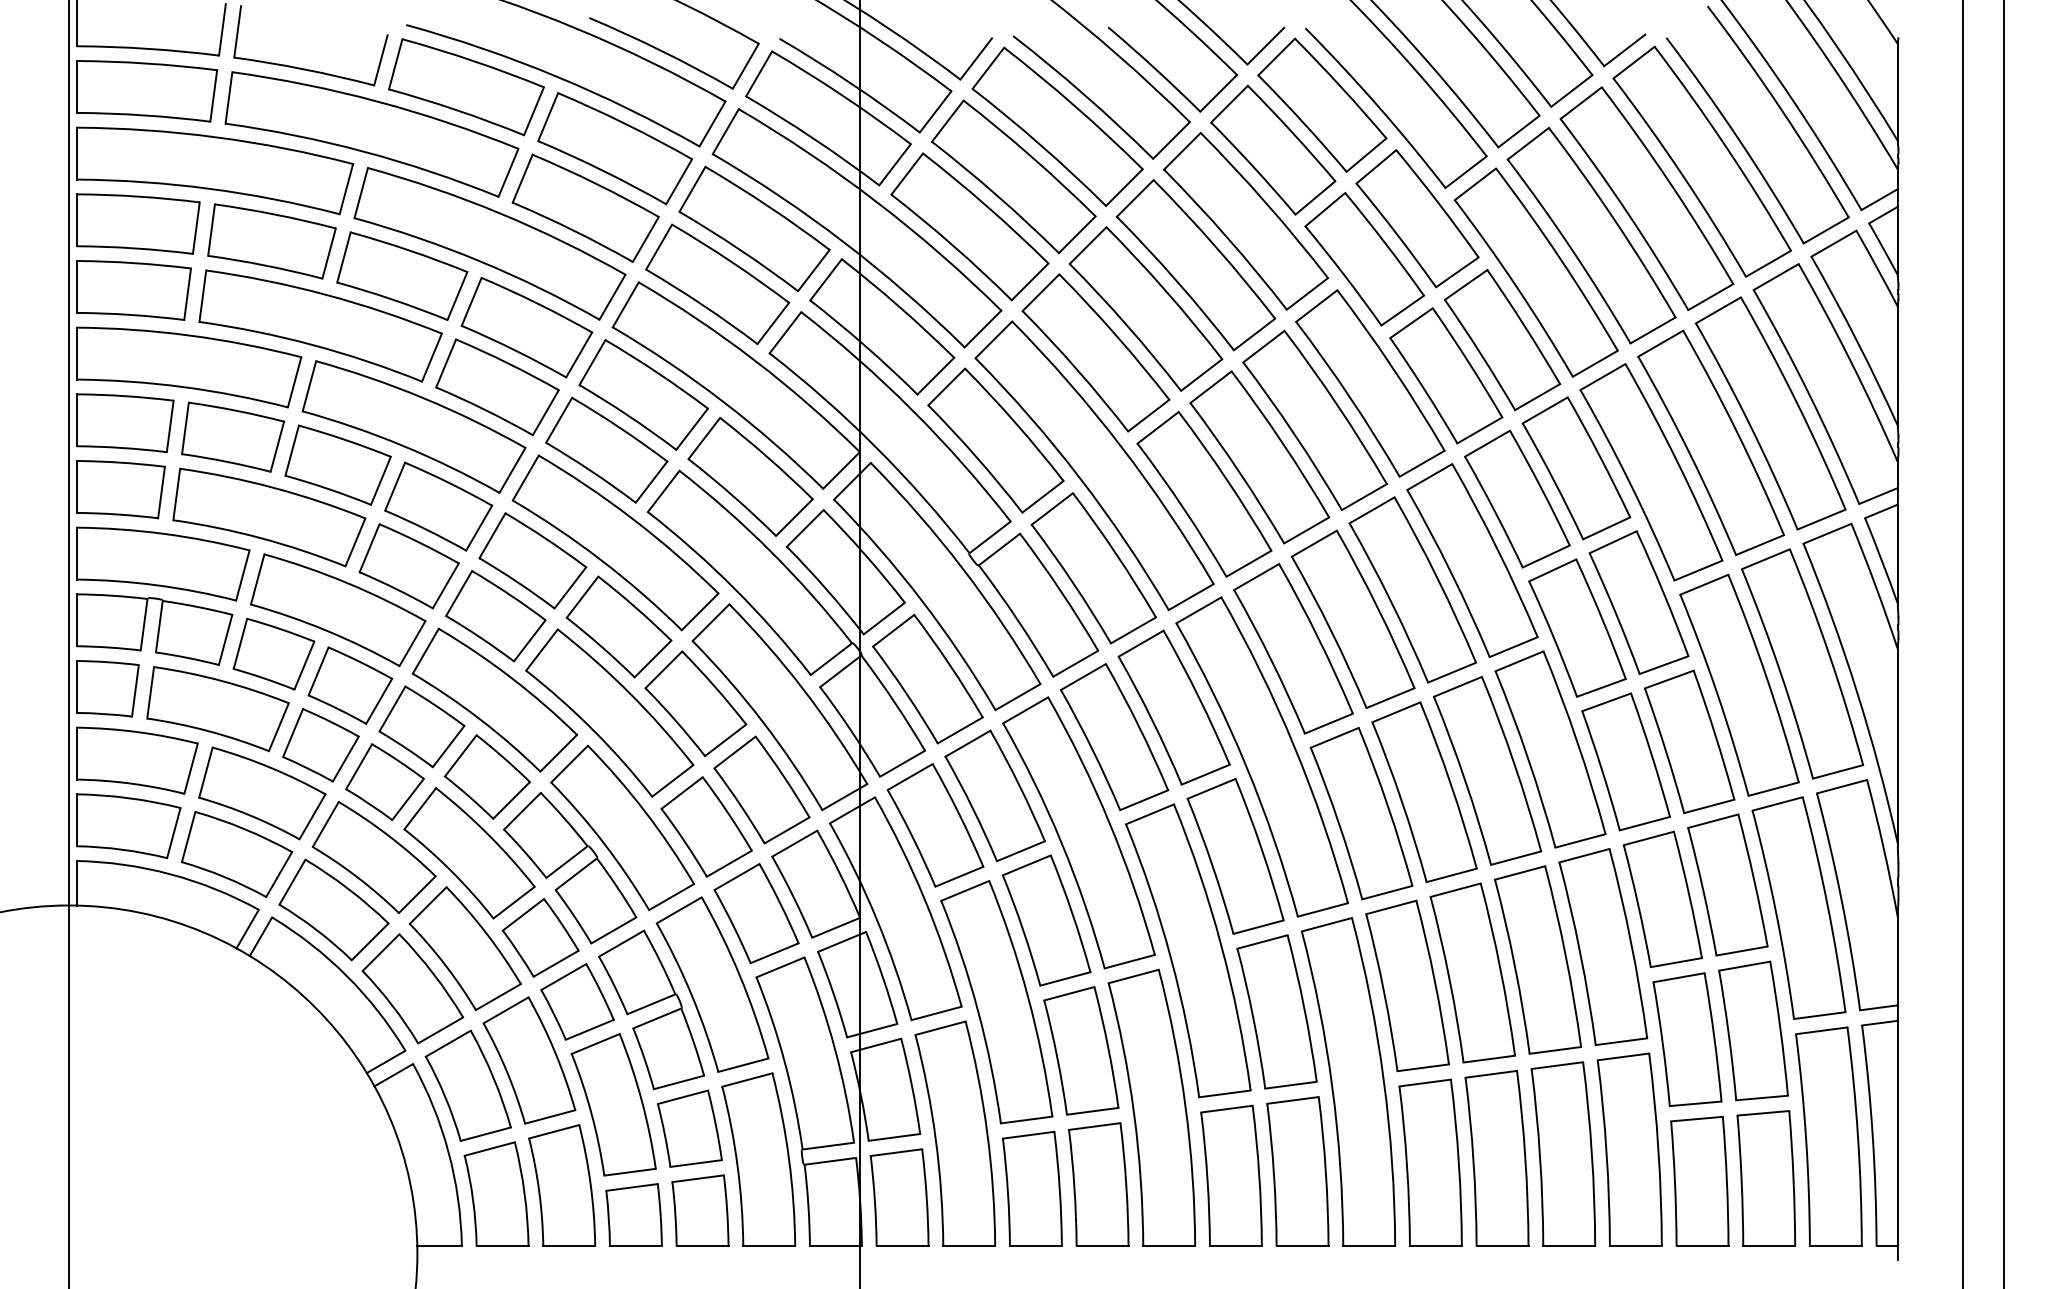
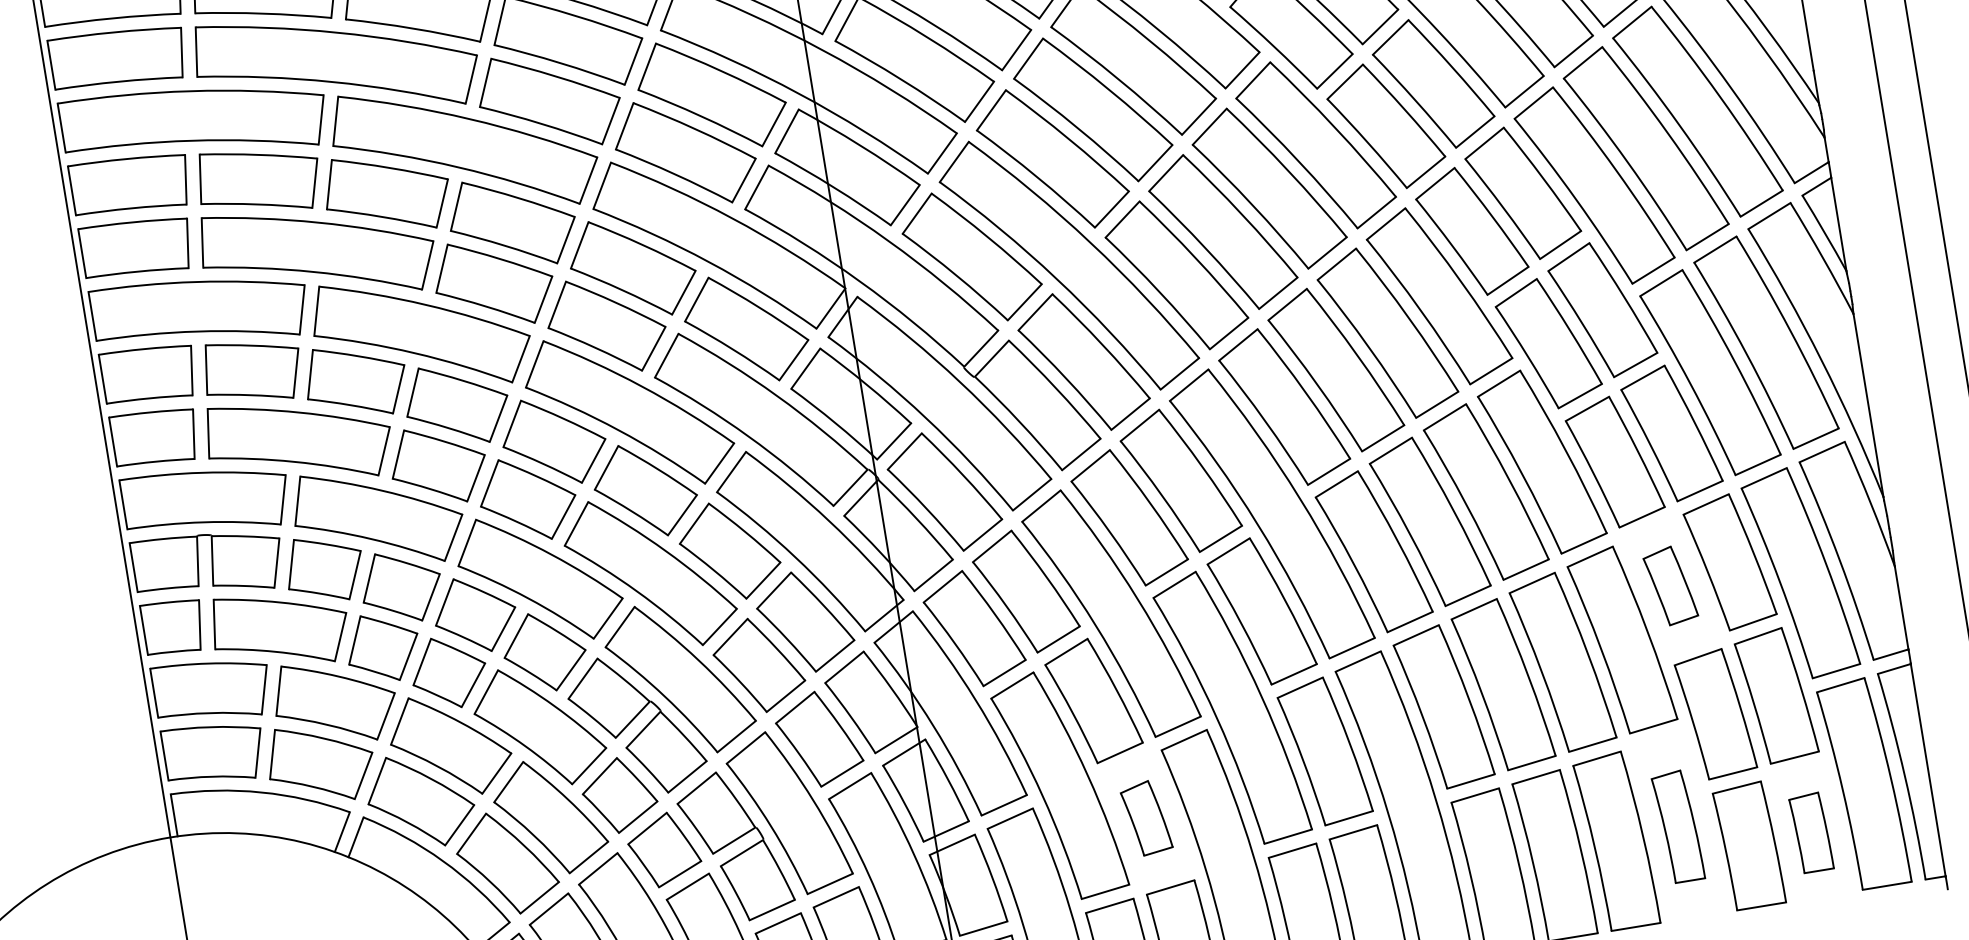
part: (1662, 899) -> (1670, 586), size x0.6
part: (1081, 1050) -> (1146, 817), size x0.6
part: (1629, 1149) -> (1677, 826), size x0.6
part: (1766, 1178) -> (1811, 832), size x0.6

